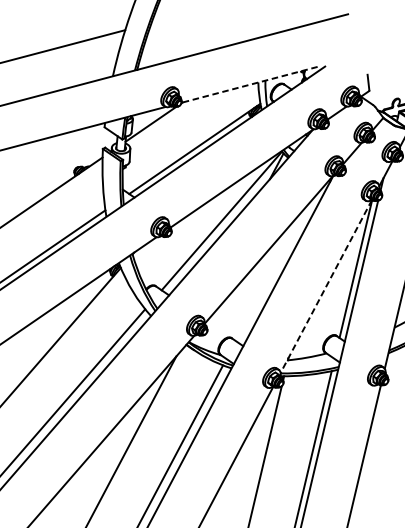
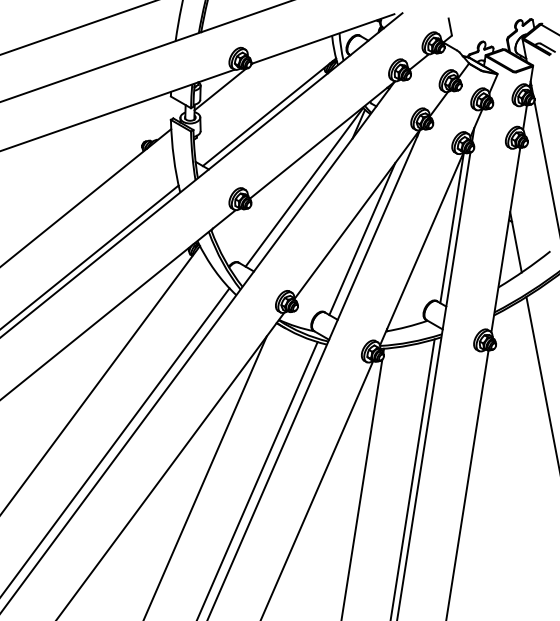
line: (249, 85) -> (322, 39), dashed -> solid
line: (271, 273) -> (362, 239), added
line: (325, 286) -> (421, 249), dashed -> solid

